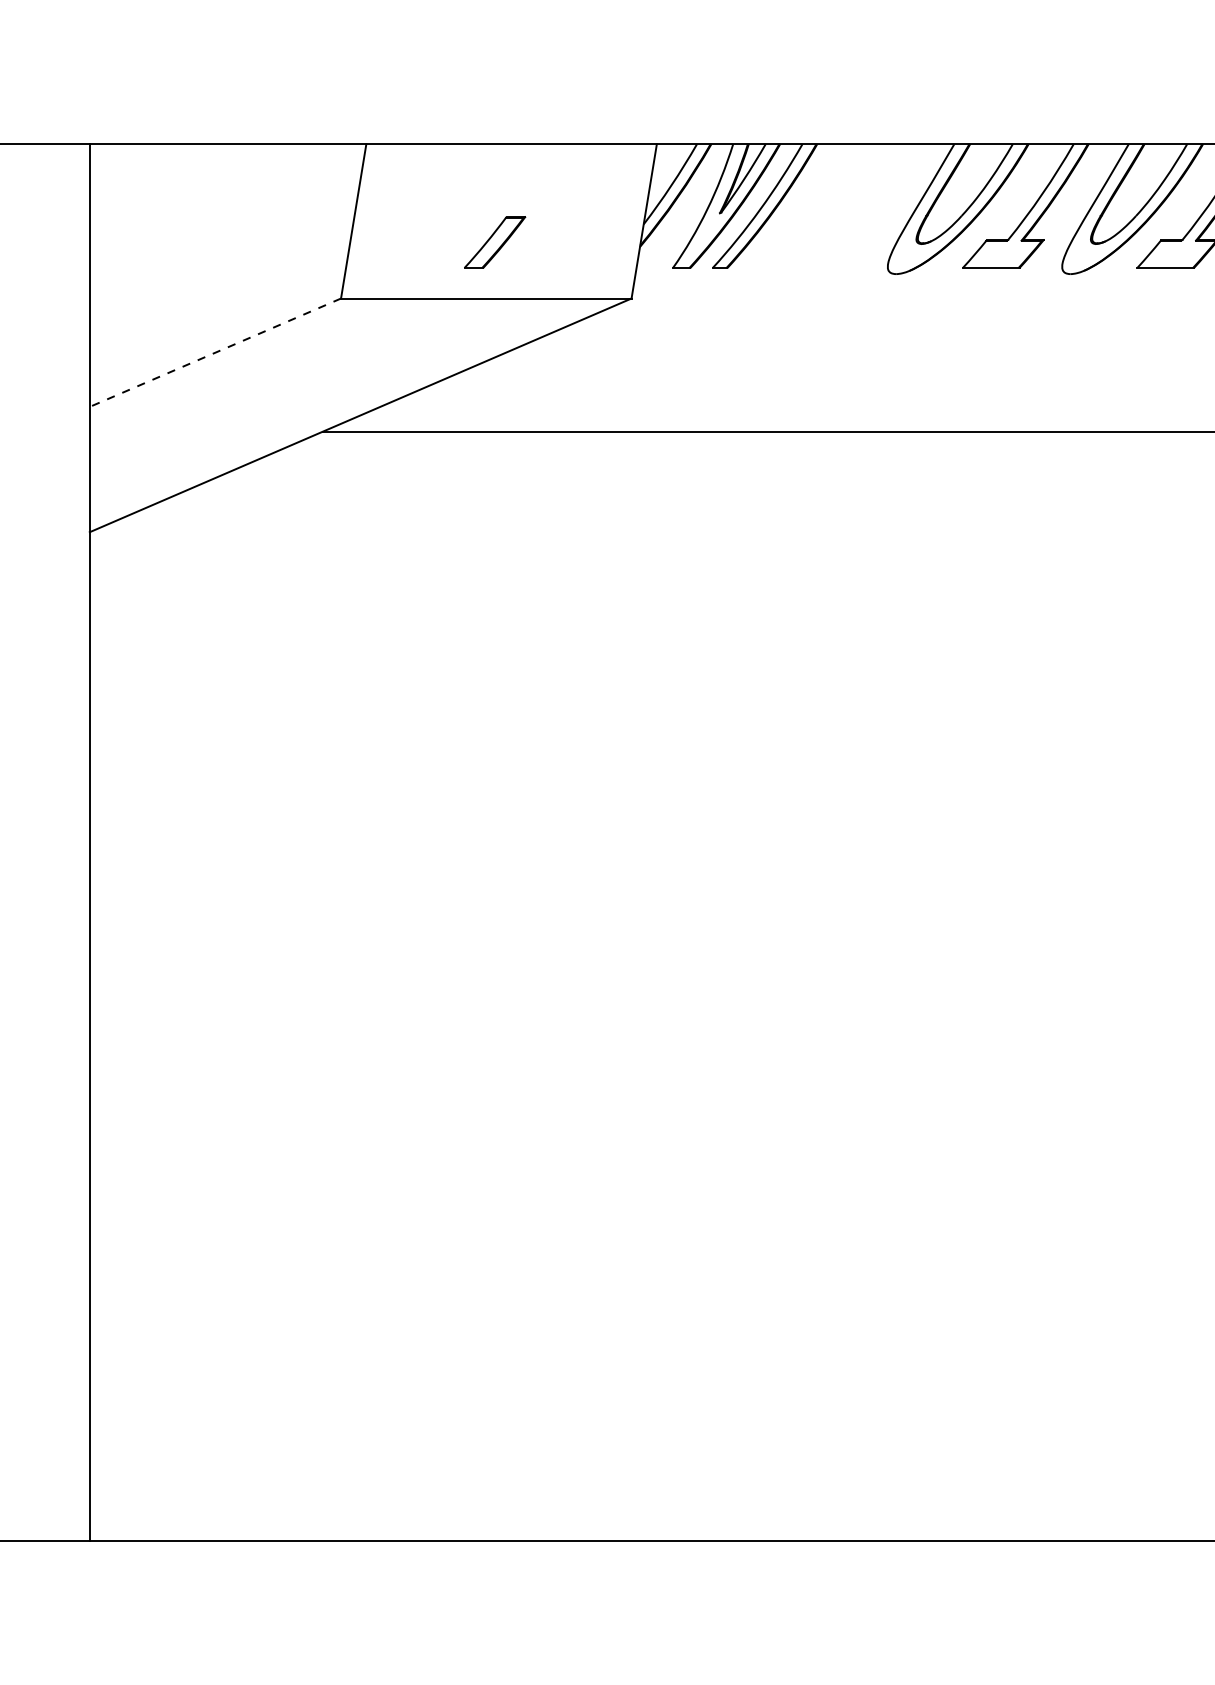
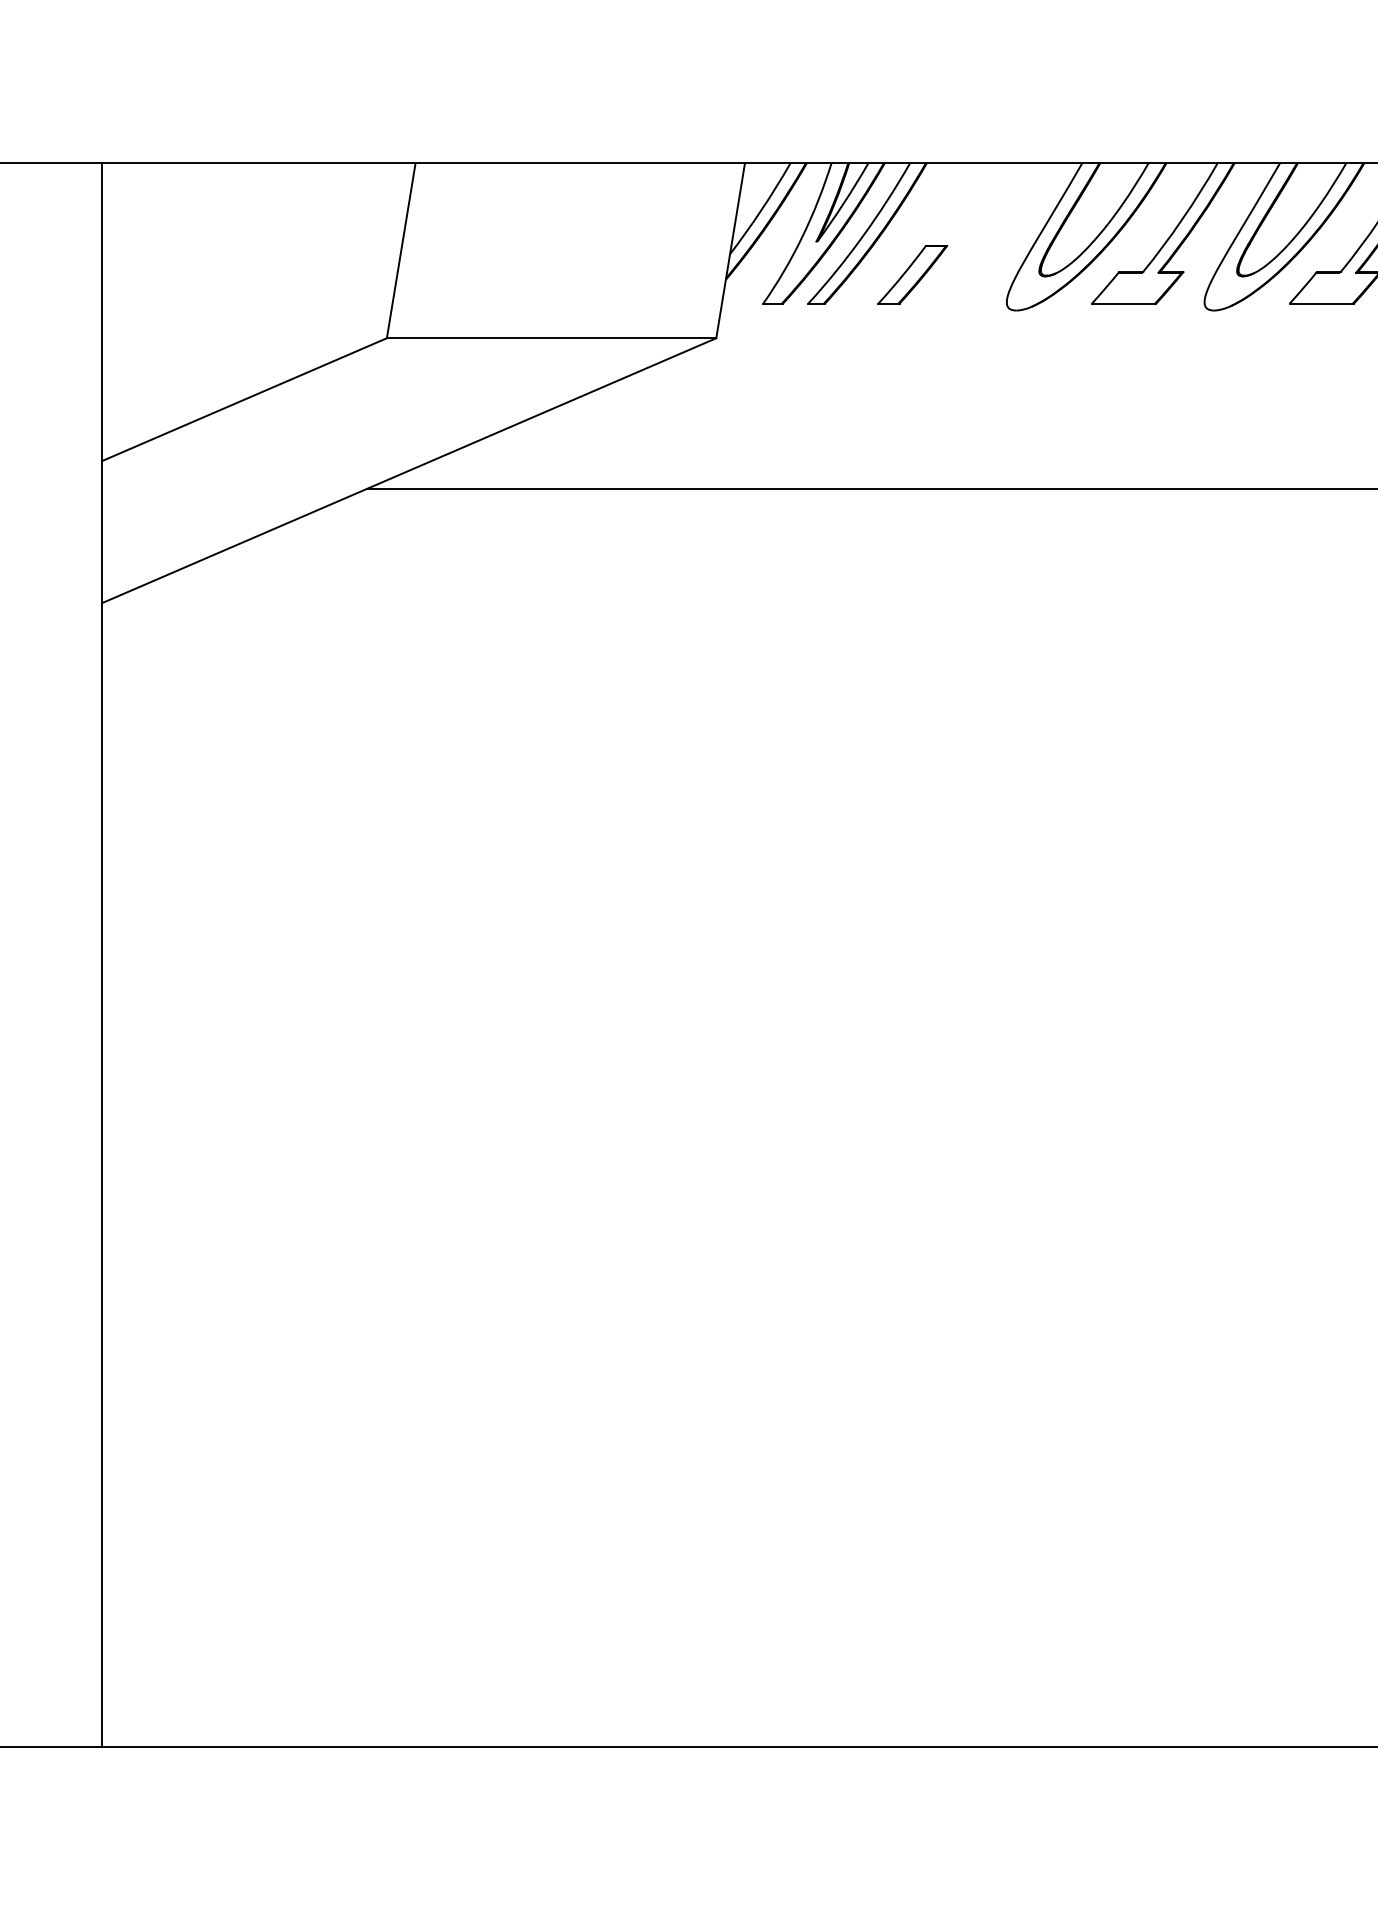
part: (495, 242) -> (913, 274), moved
line: (215, 352) -> (244, 399), dashed -> solid

